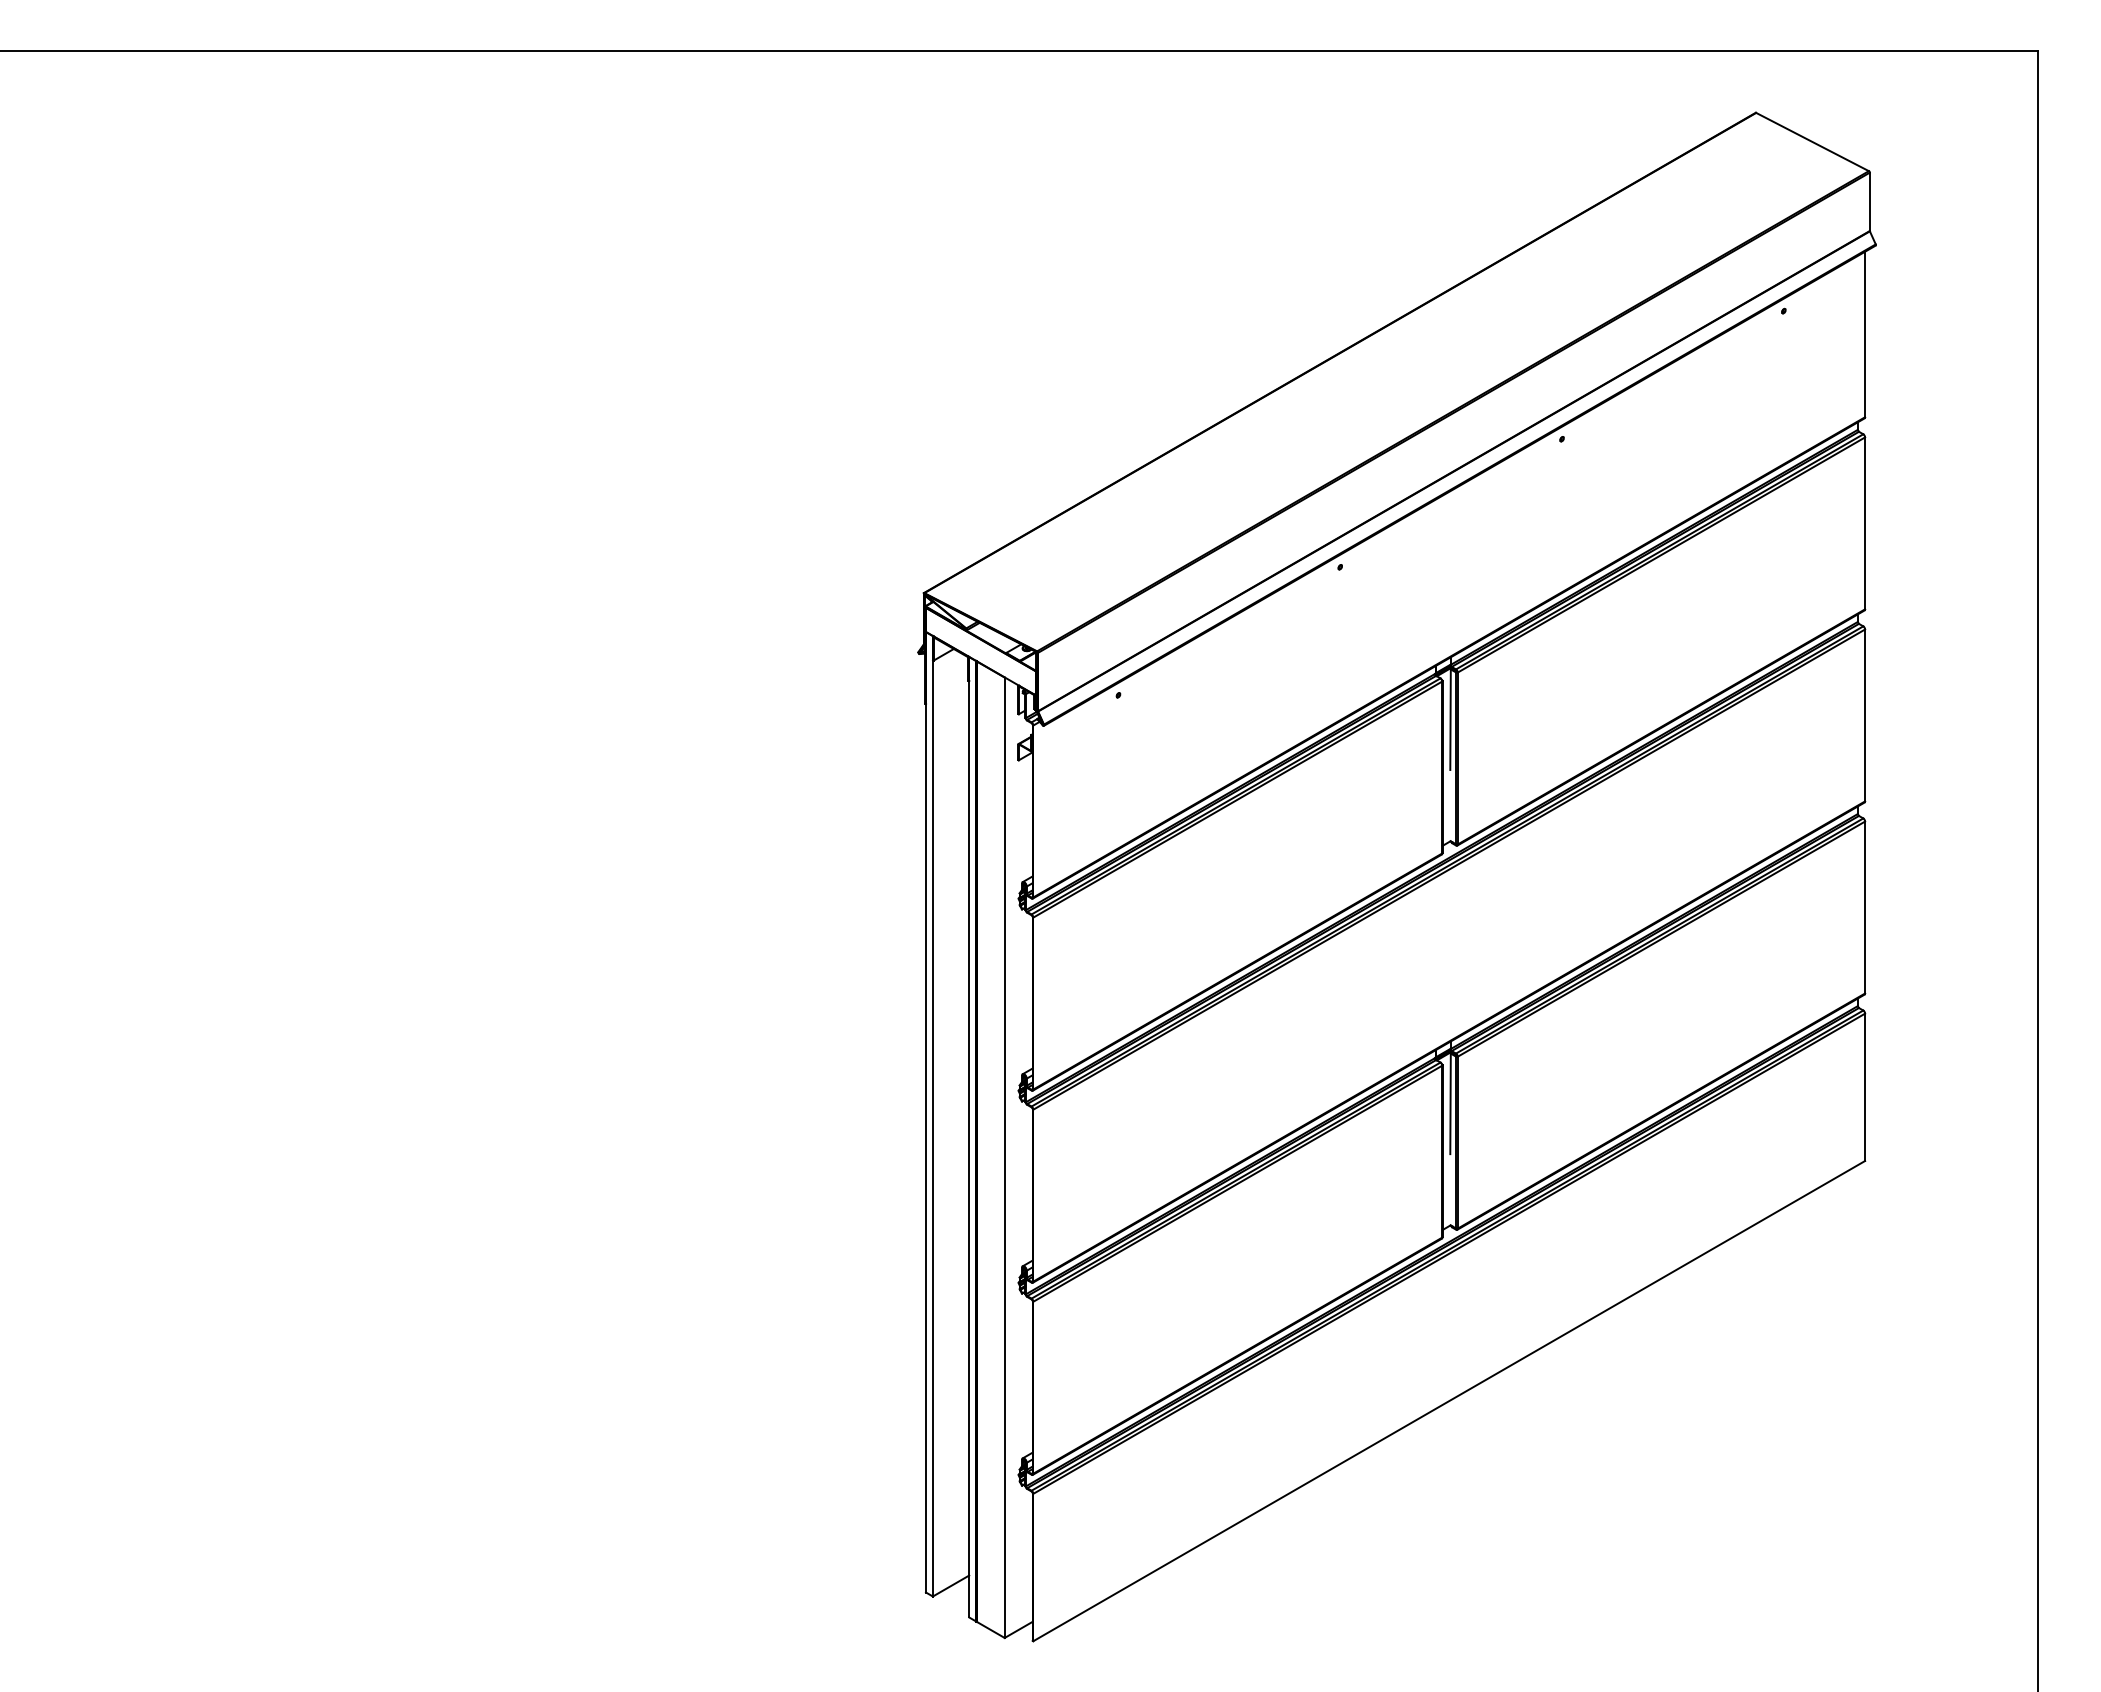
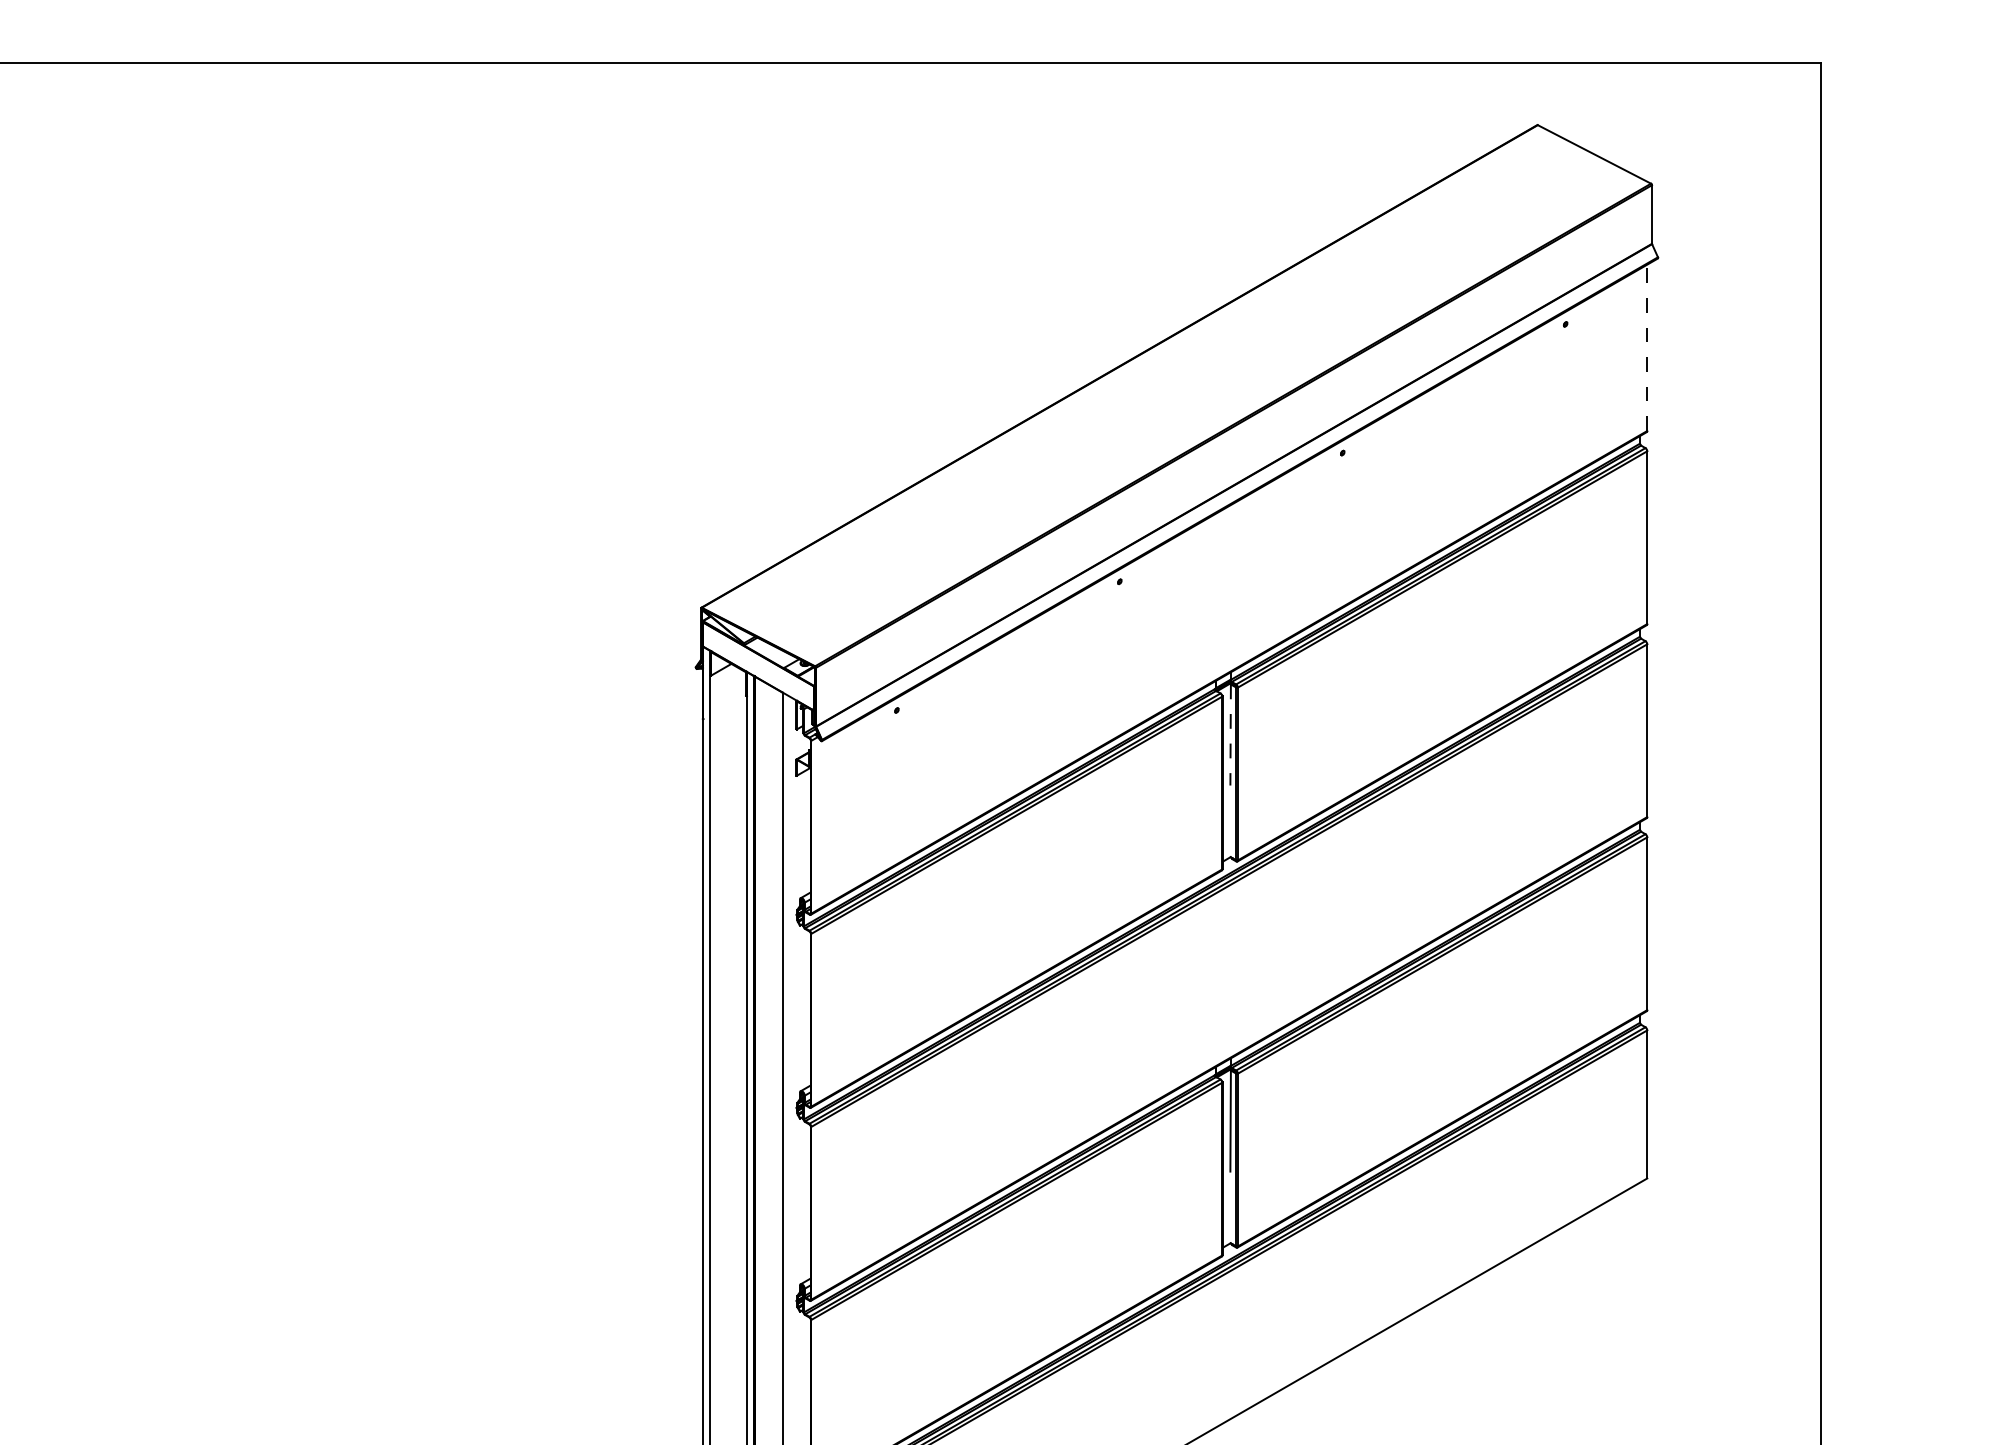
line: (1865, 334) -> (1647, 347), solid -> dashed
line: (1450, 720) -> (1230, 735), solid -> dashed

